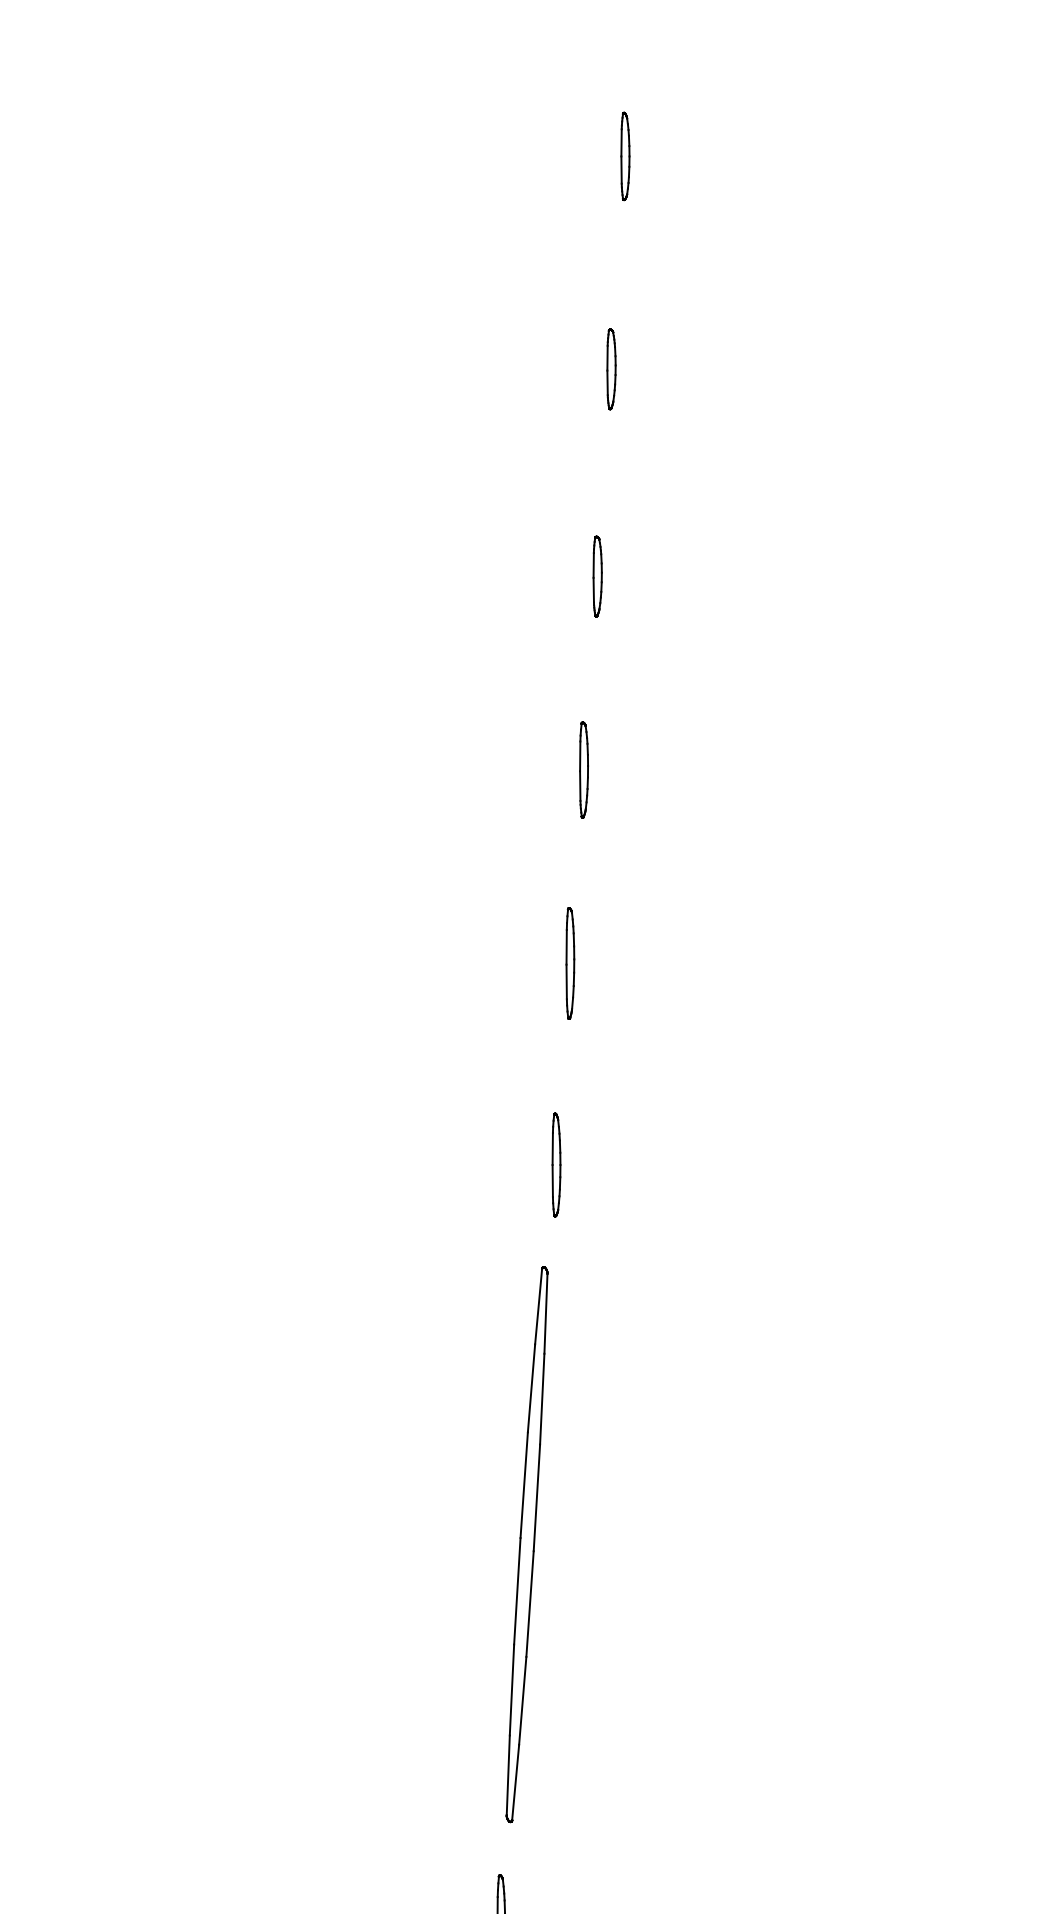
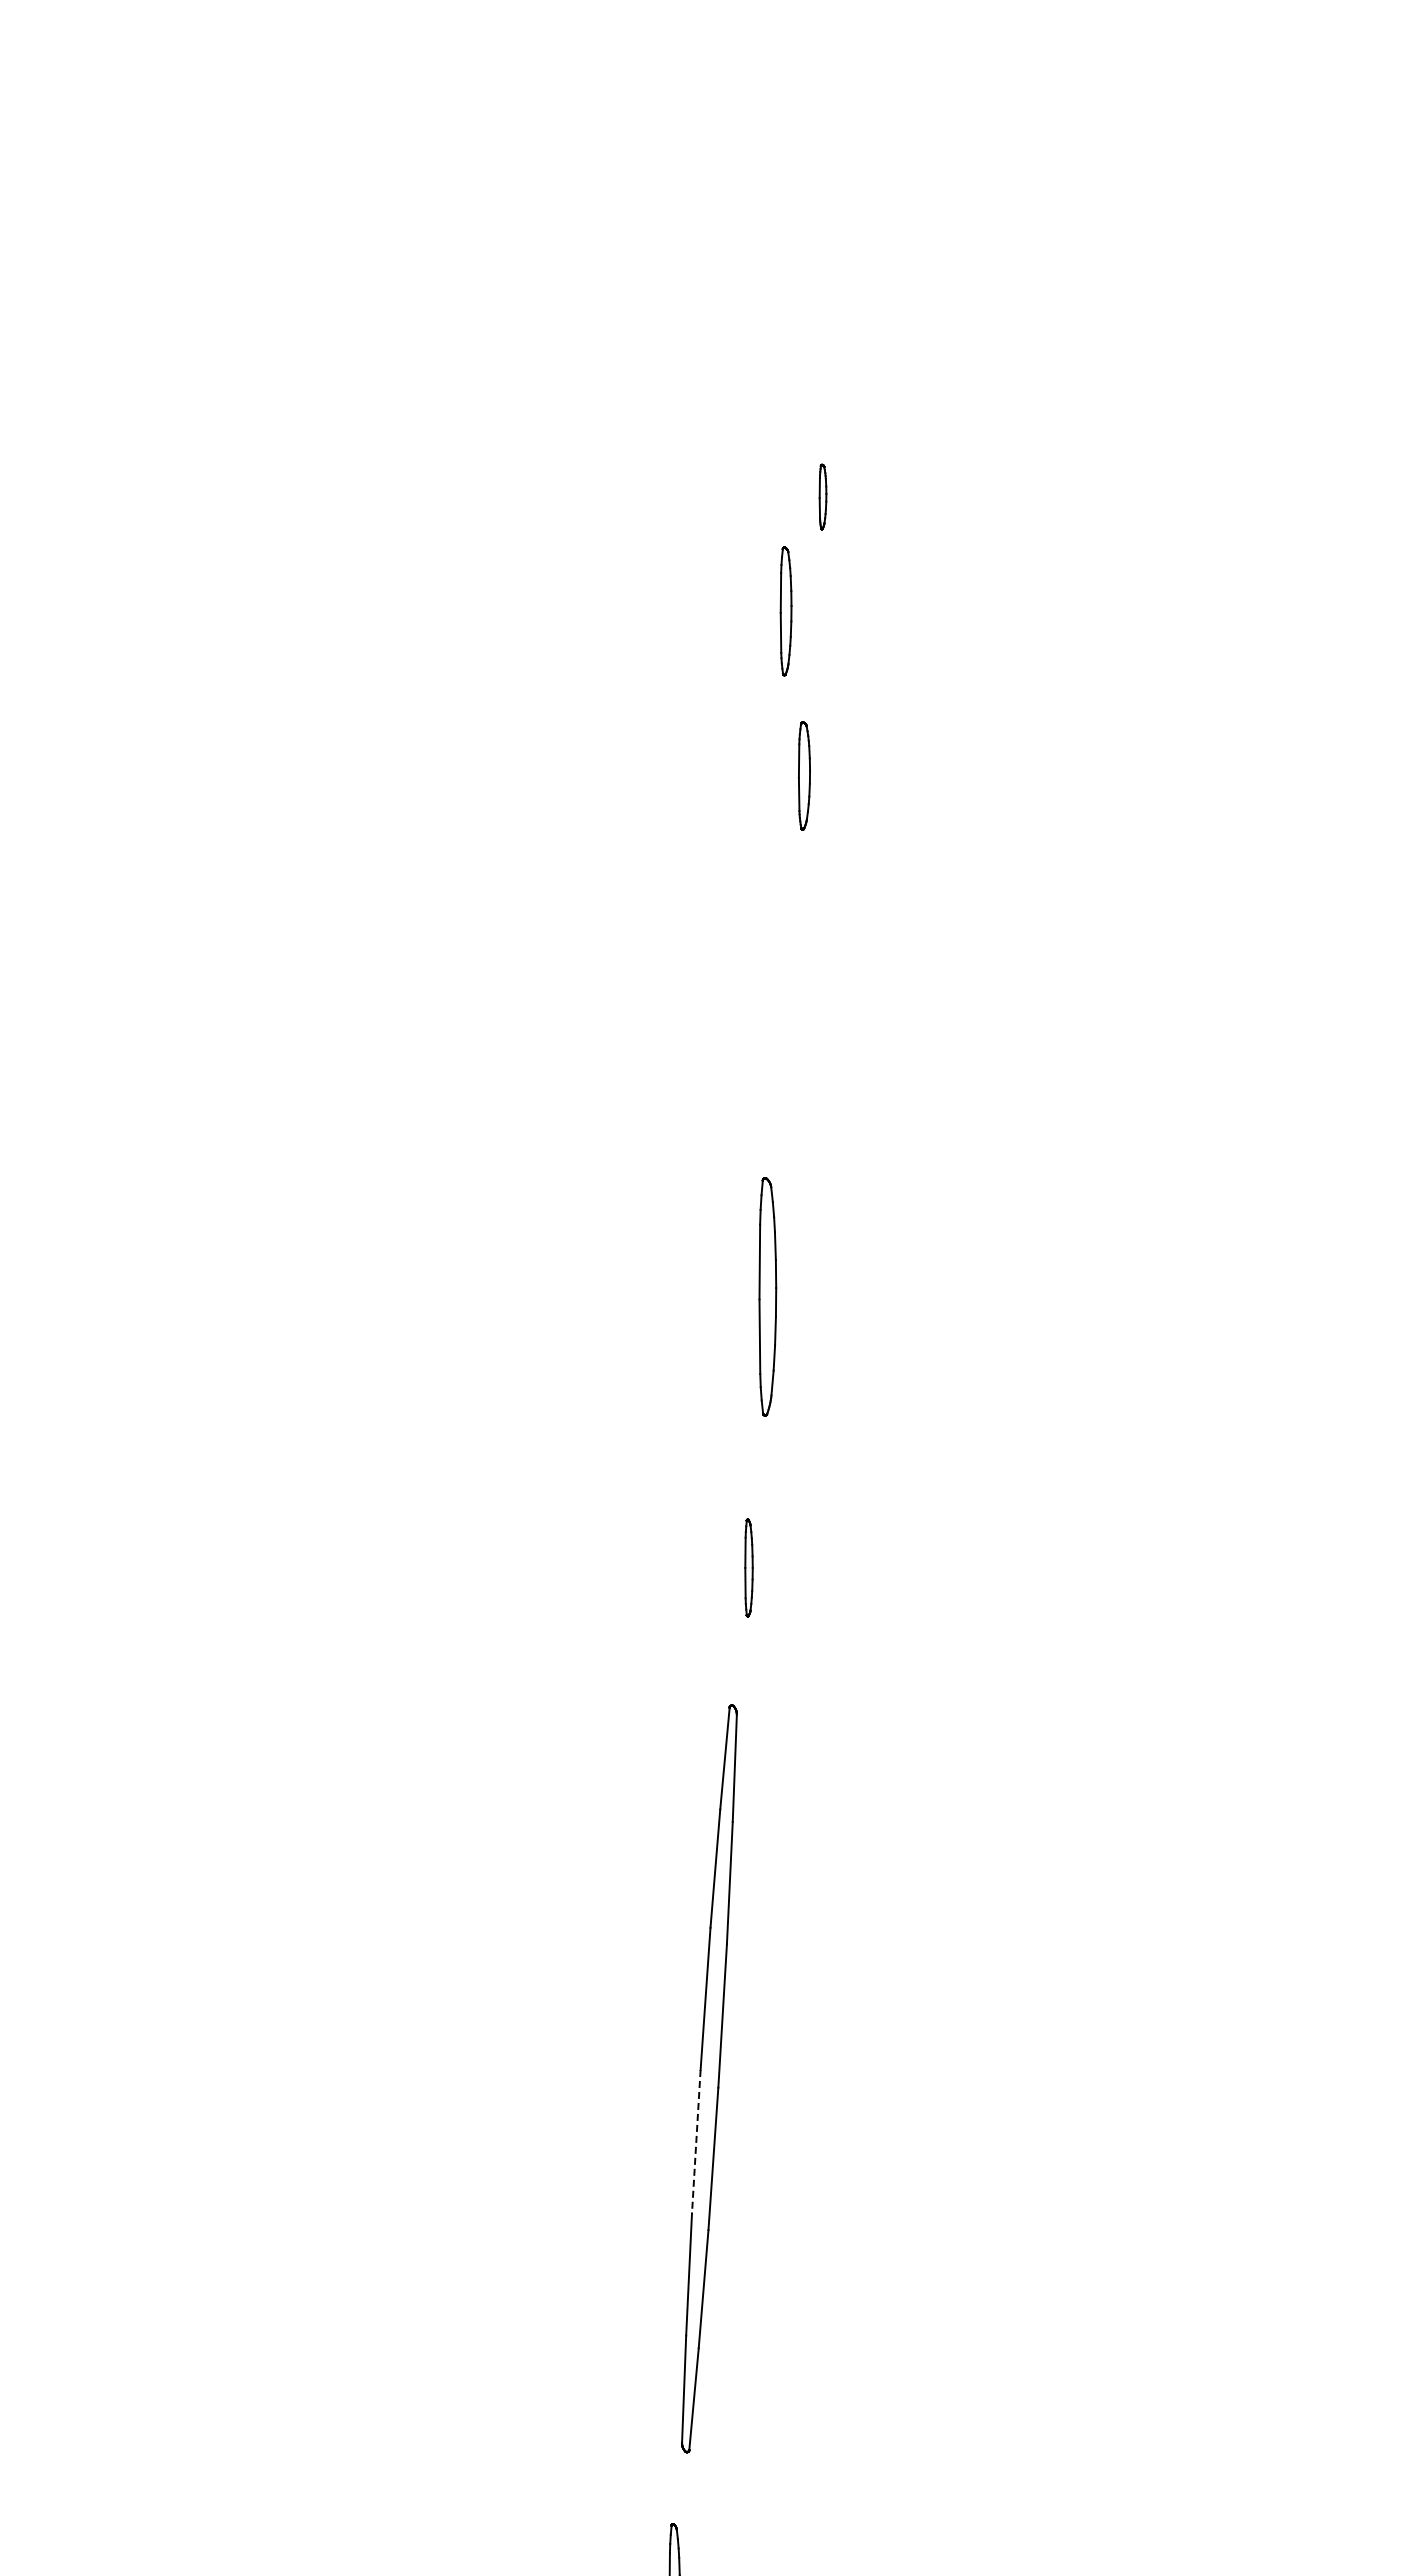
part: (625, 156) -> (841, 210), removed
part: (611, 368) -> (822, 496), size x0.6
part: (583, 770) -> (785, 611), moved
part: (570, 963) -> (767, 1296), size x1.6
part: (556, 1164) -> (748, 1567), size x0.7
line: (517, 1591) -> (696, 2141), solid -> dashed

